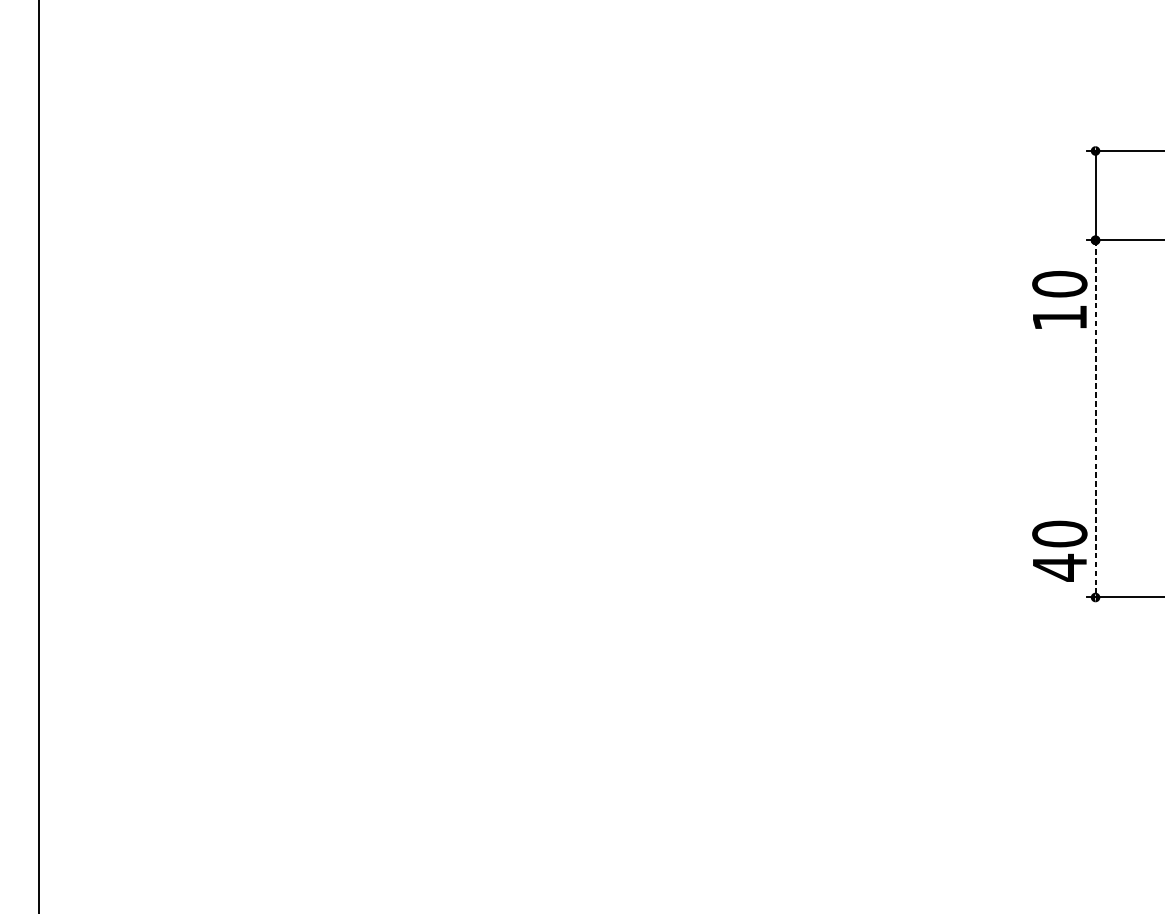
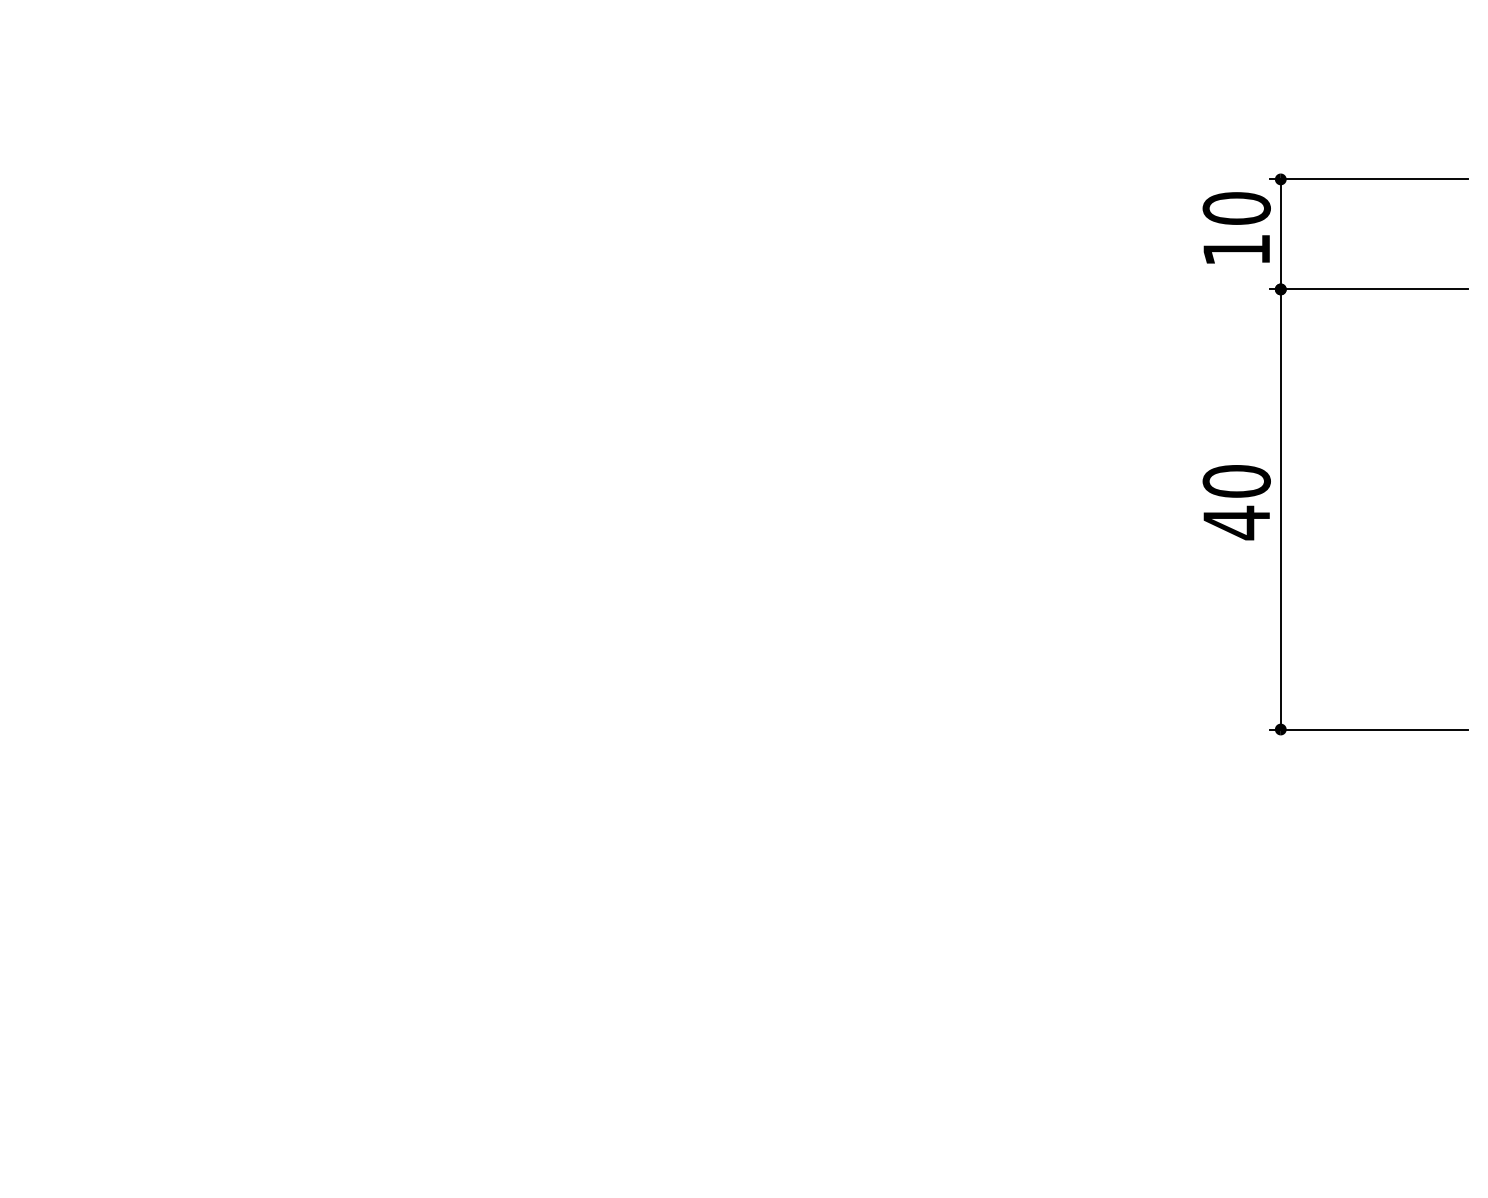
text: (1059, 299) -> (1236, 227), moved
line: (1095, 418) -> (1280, 509), dashed -> solid
text: (1059, 551) -> (1236, 502), moved

